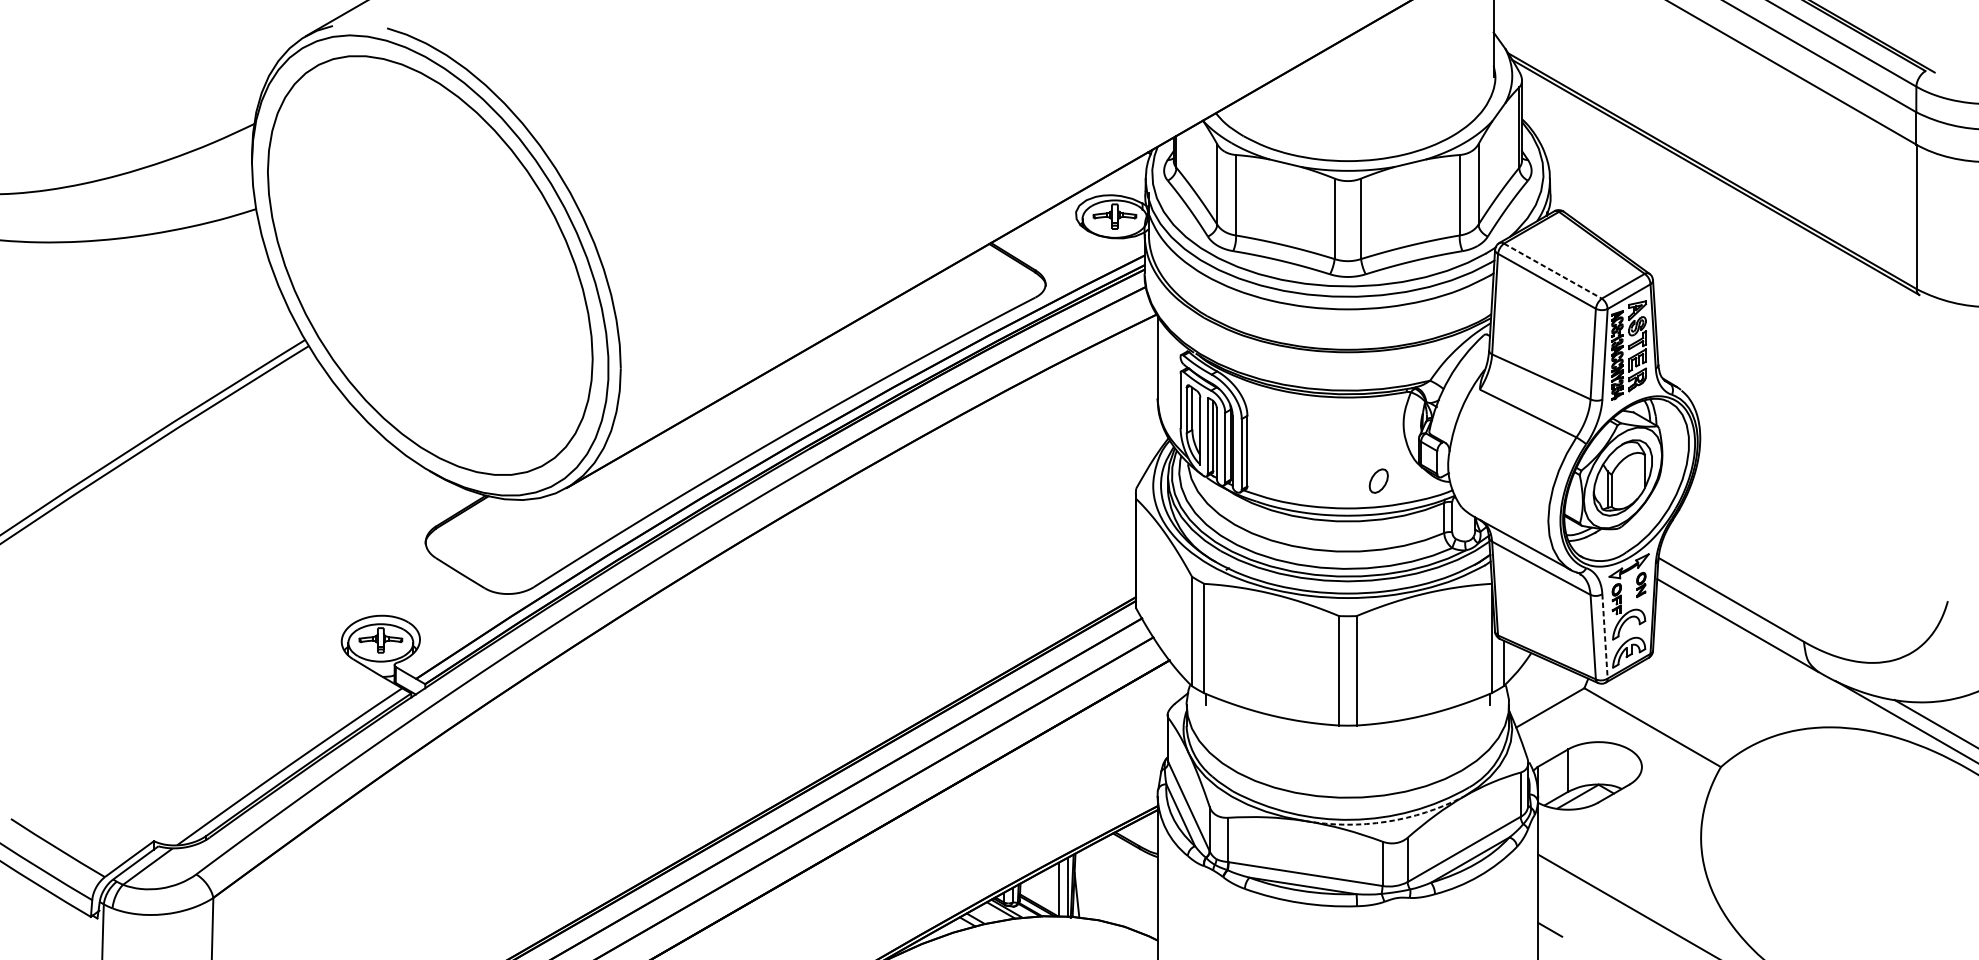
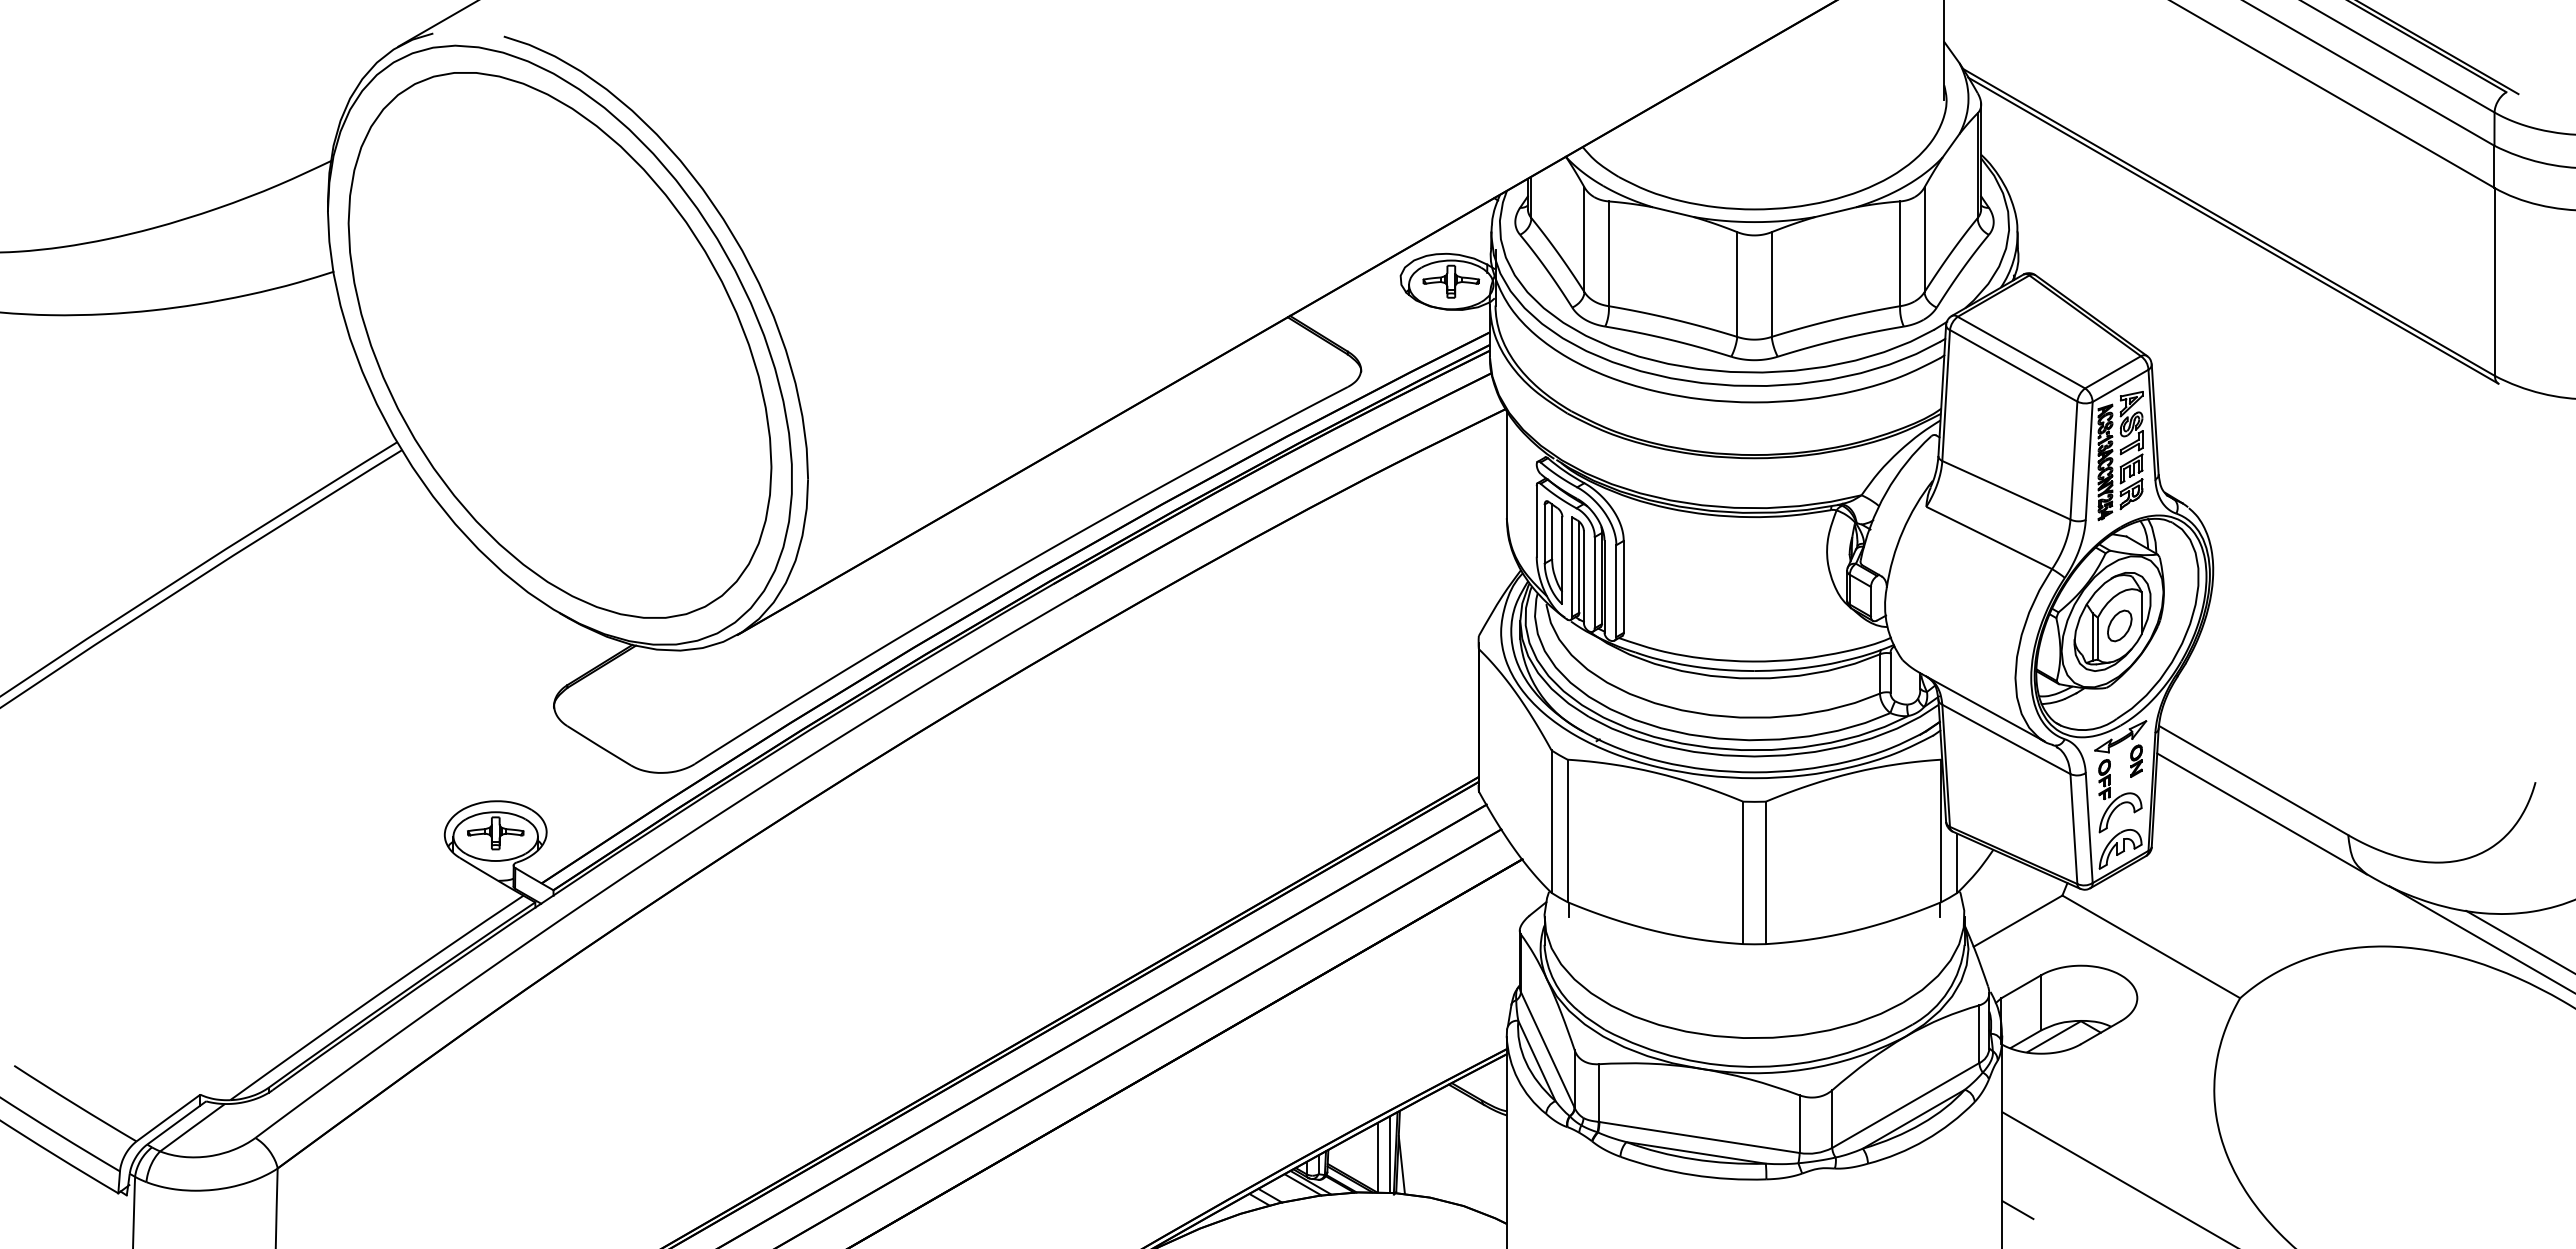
line: (1552, 271) -> (2021, 352), dashed -> solid
part: (1378, 480) -> (2119, 625), moved
line: (1605, 636) -> (2089, 828), dashed -> solid
arc: (1387, 821) -> (1805, 1069), dashed -> solid

